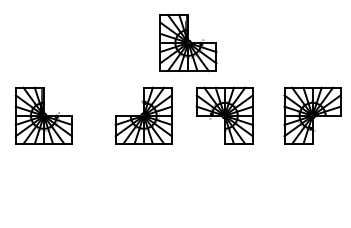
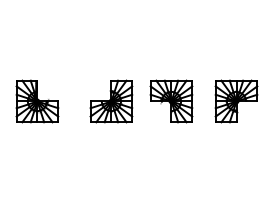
part: (188, 42) -> (144, 47), removed

